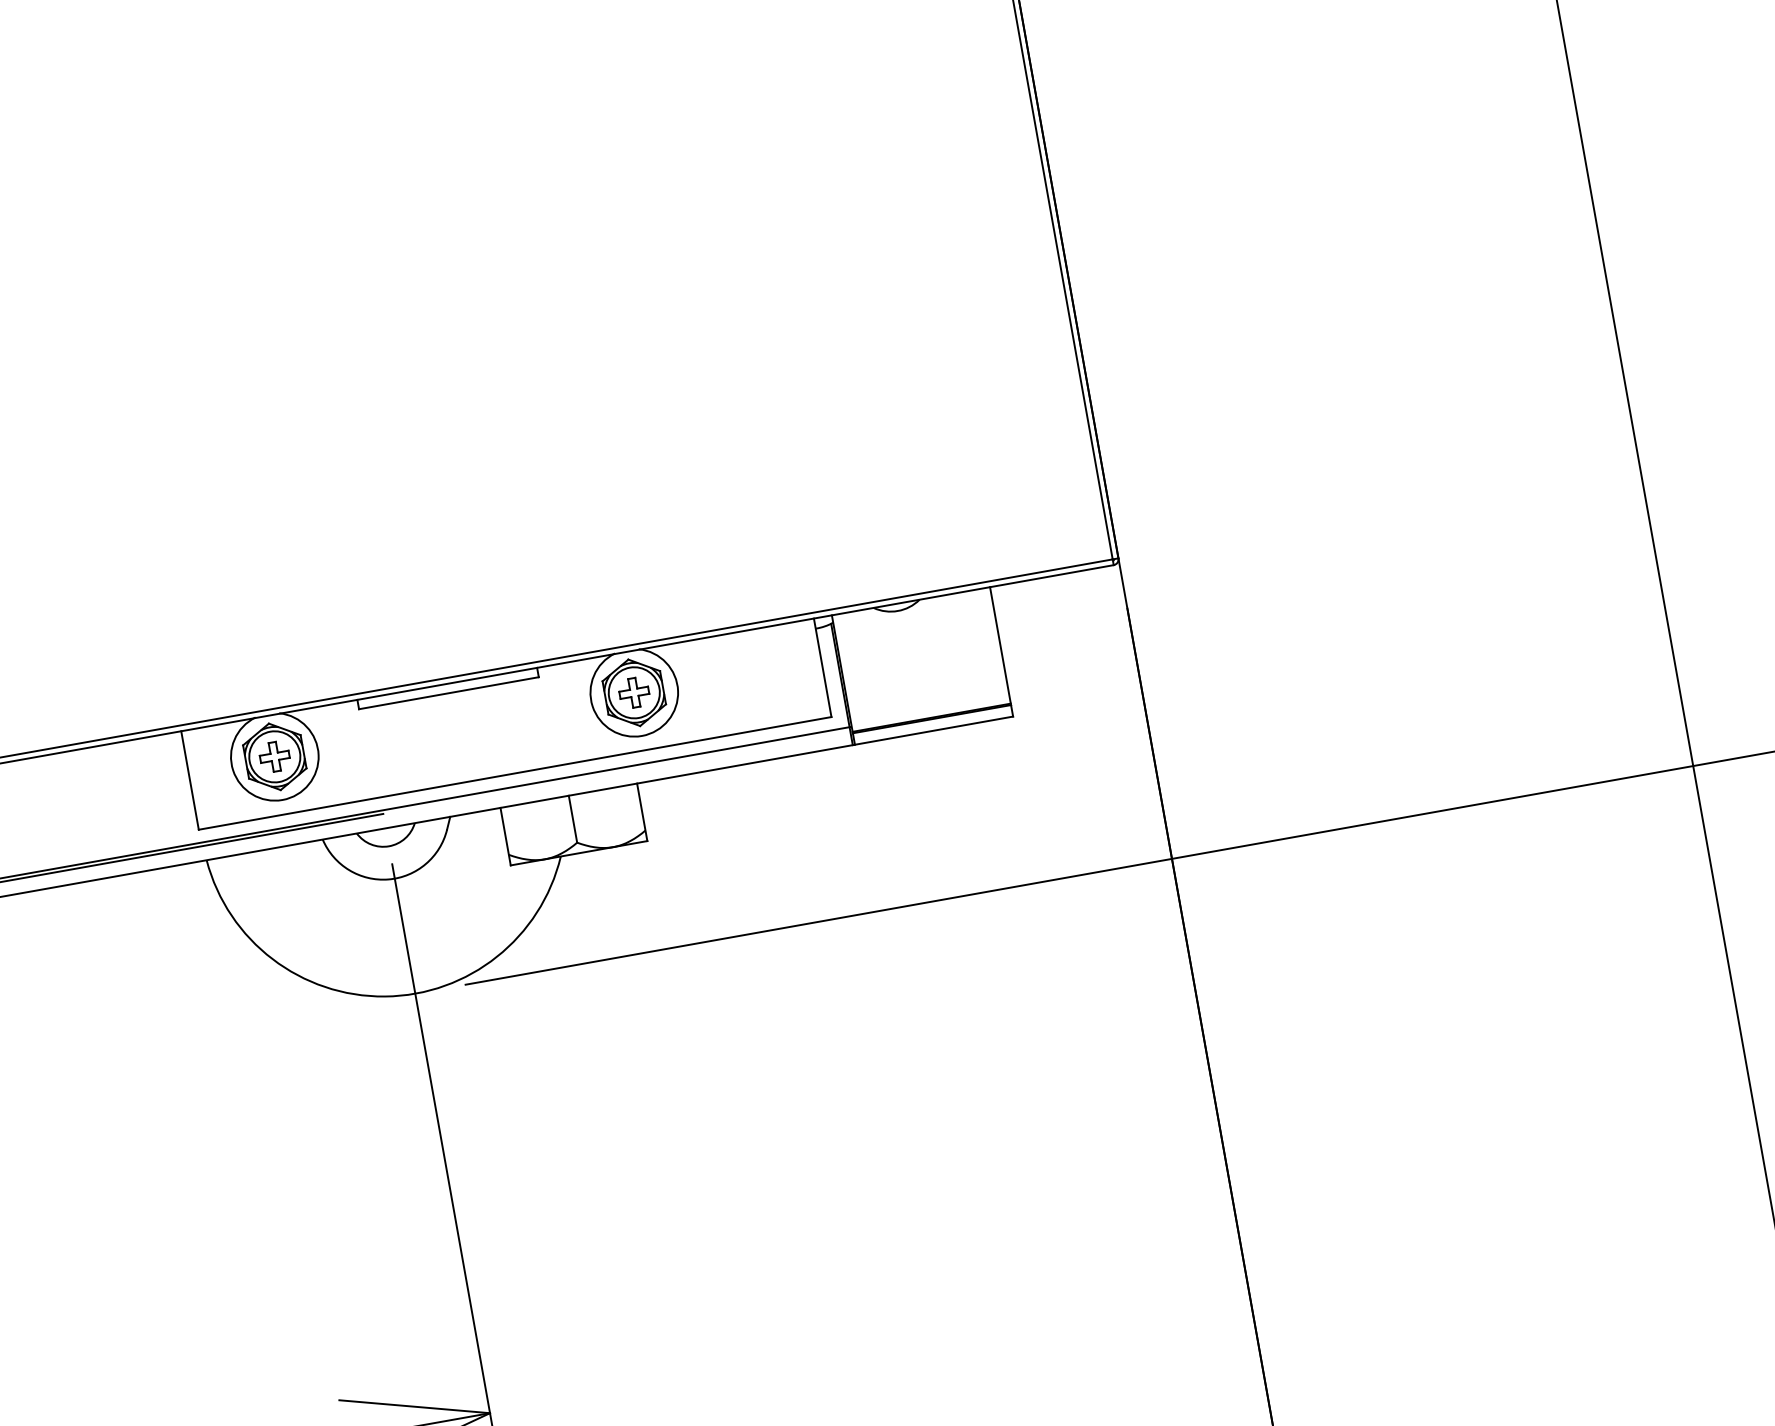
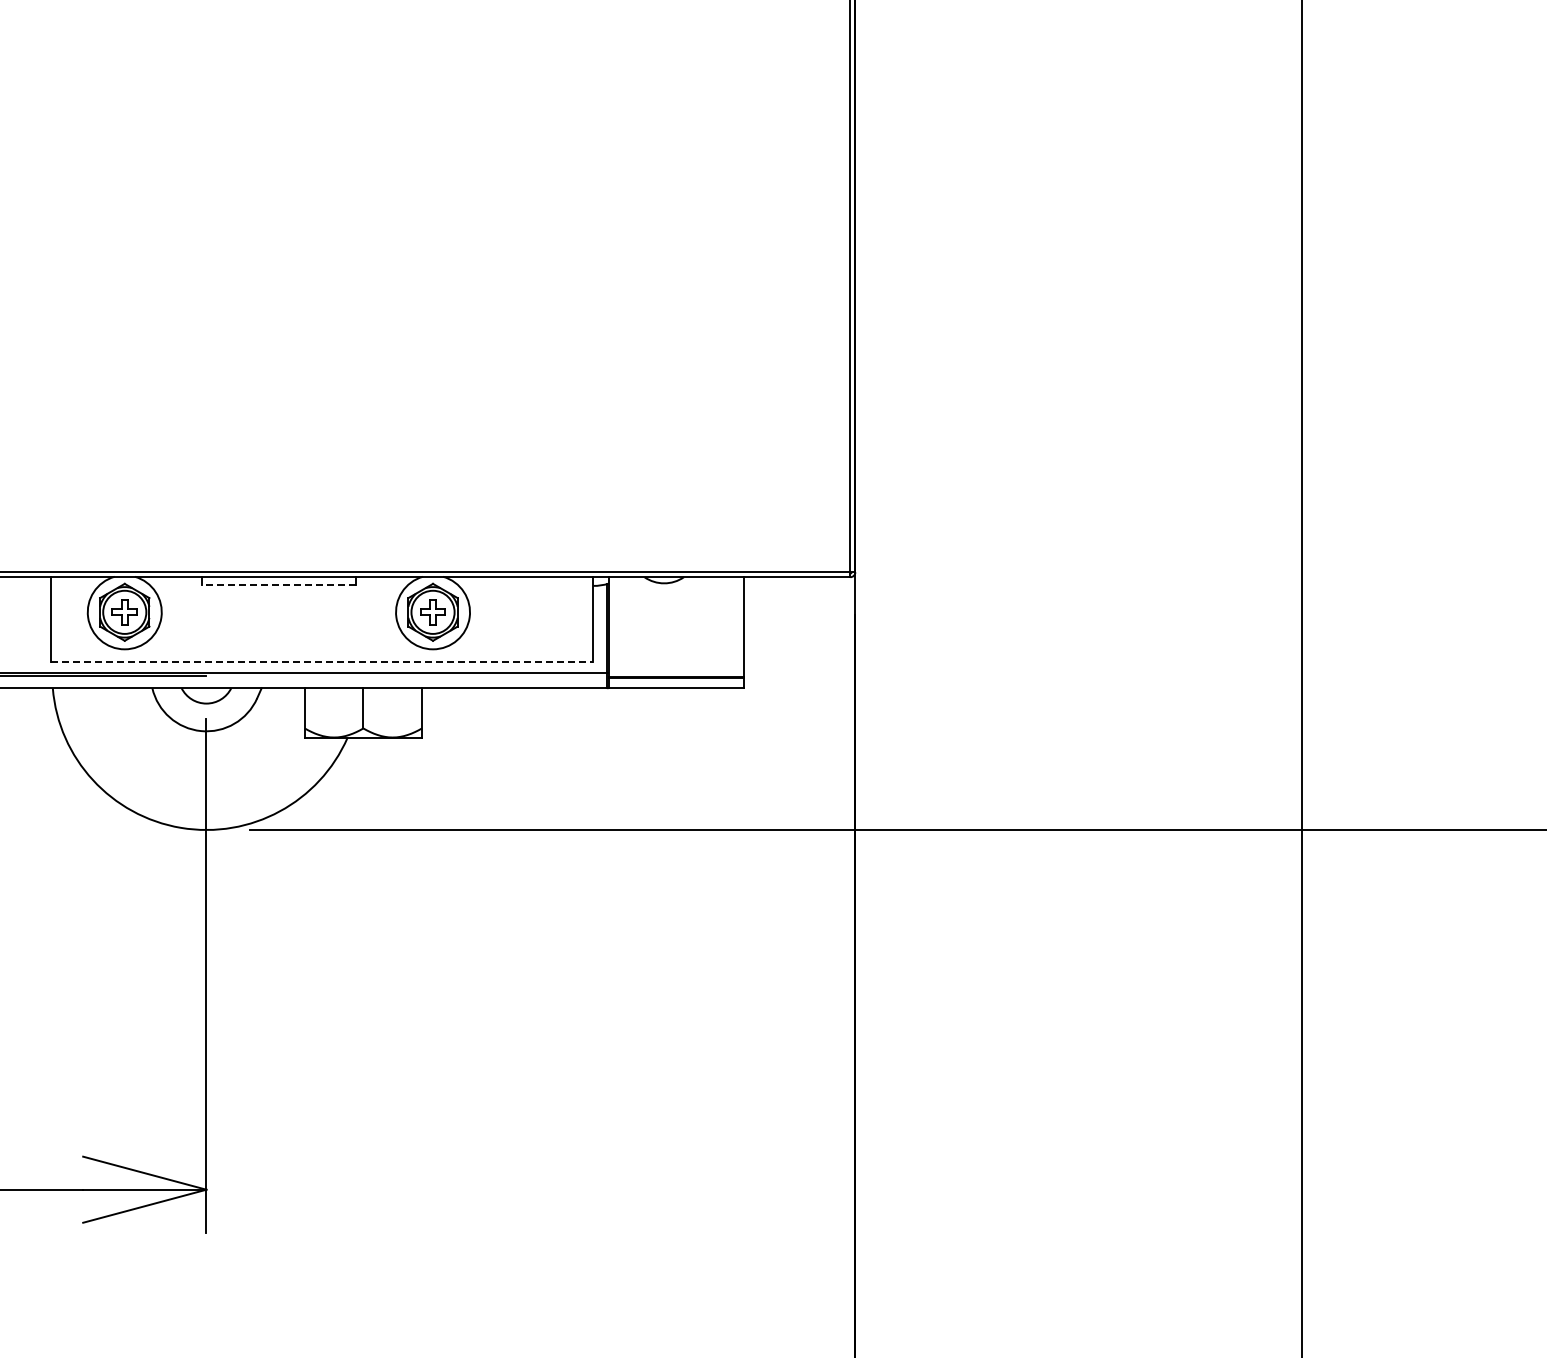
line: (448, 693) -> (278, 585), solid -> dashed
line: (515, 773) -> (322, 661), solid -> dashed

